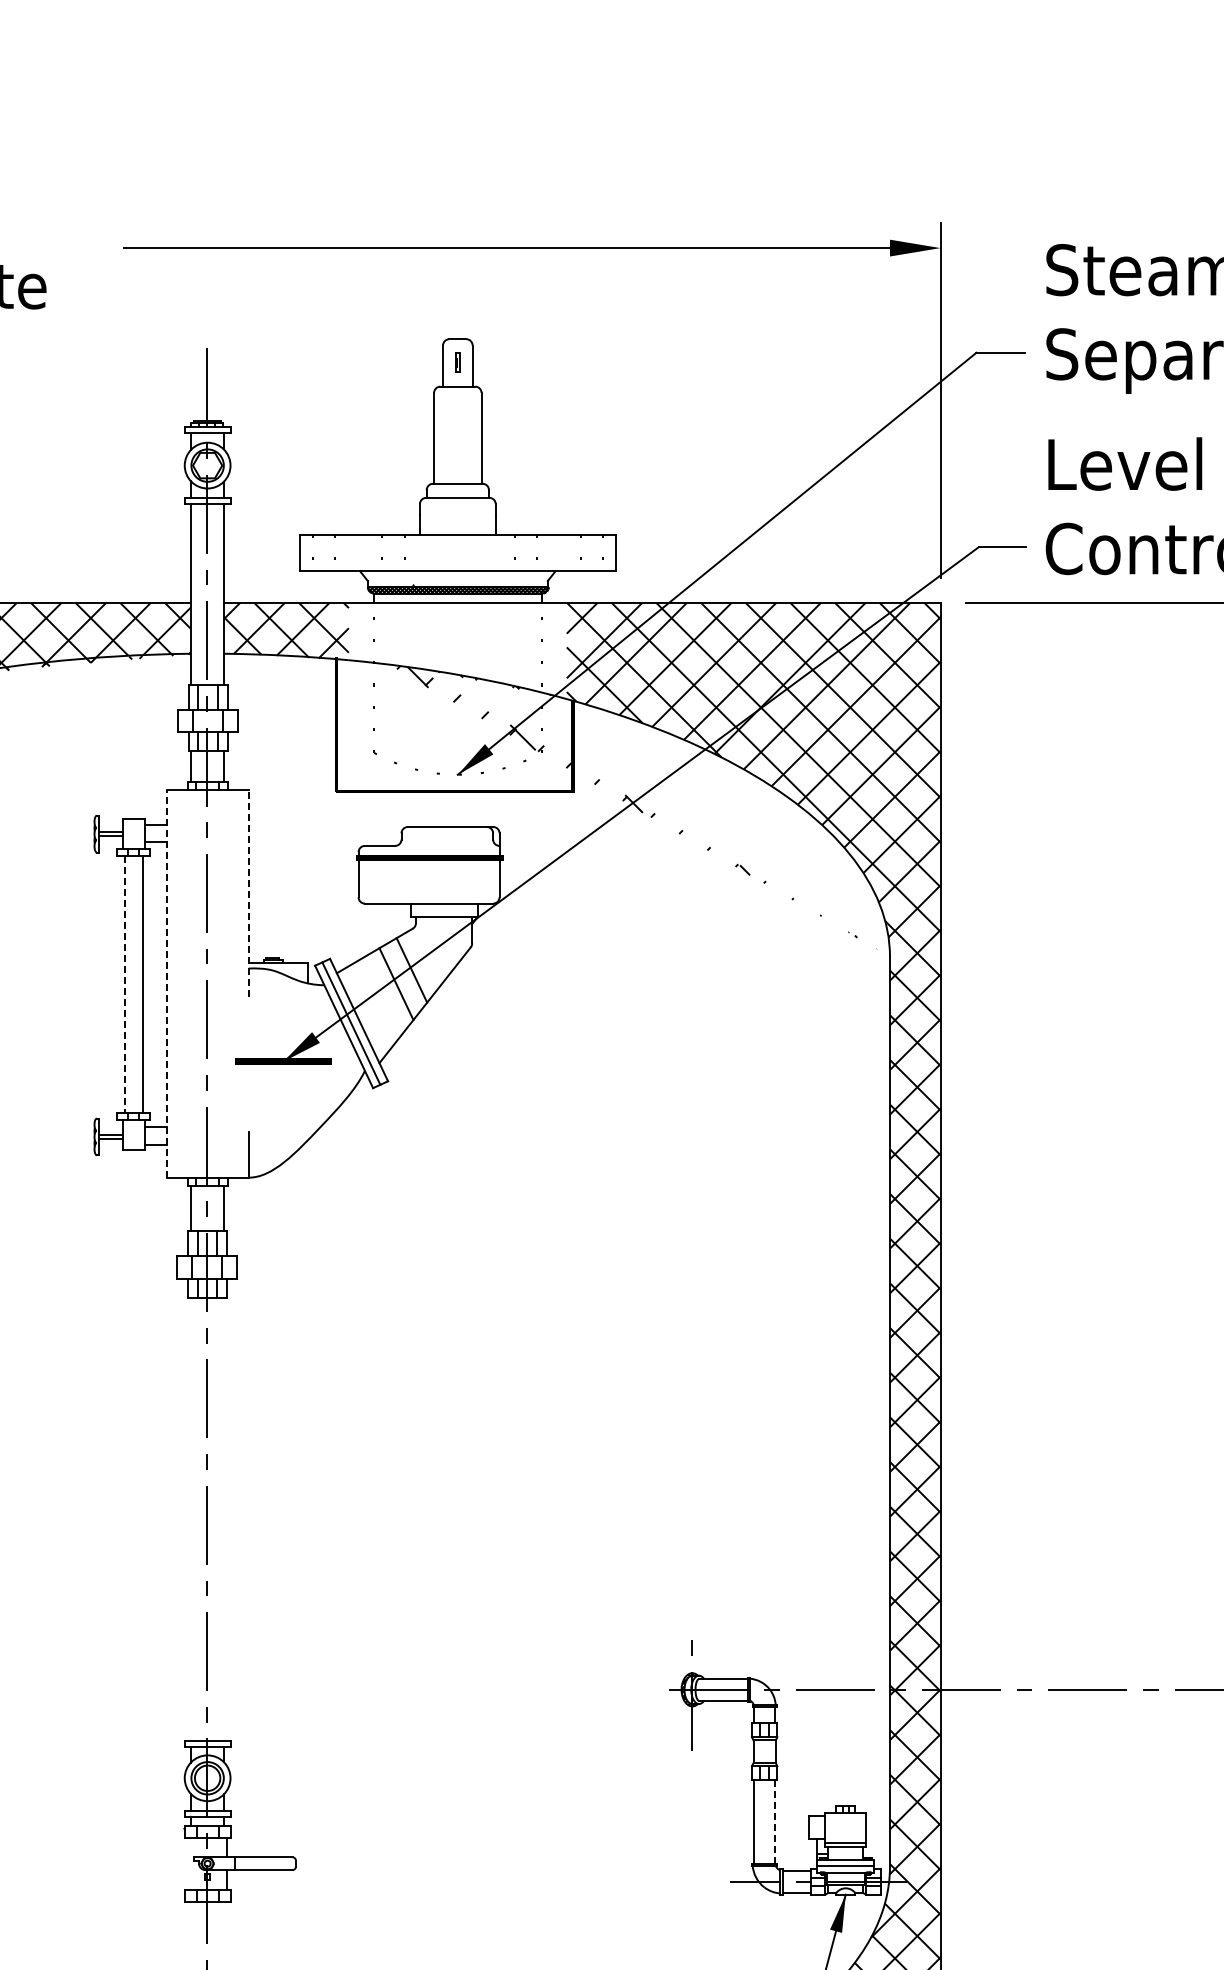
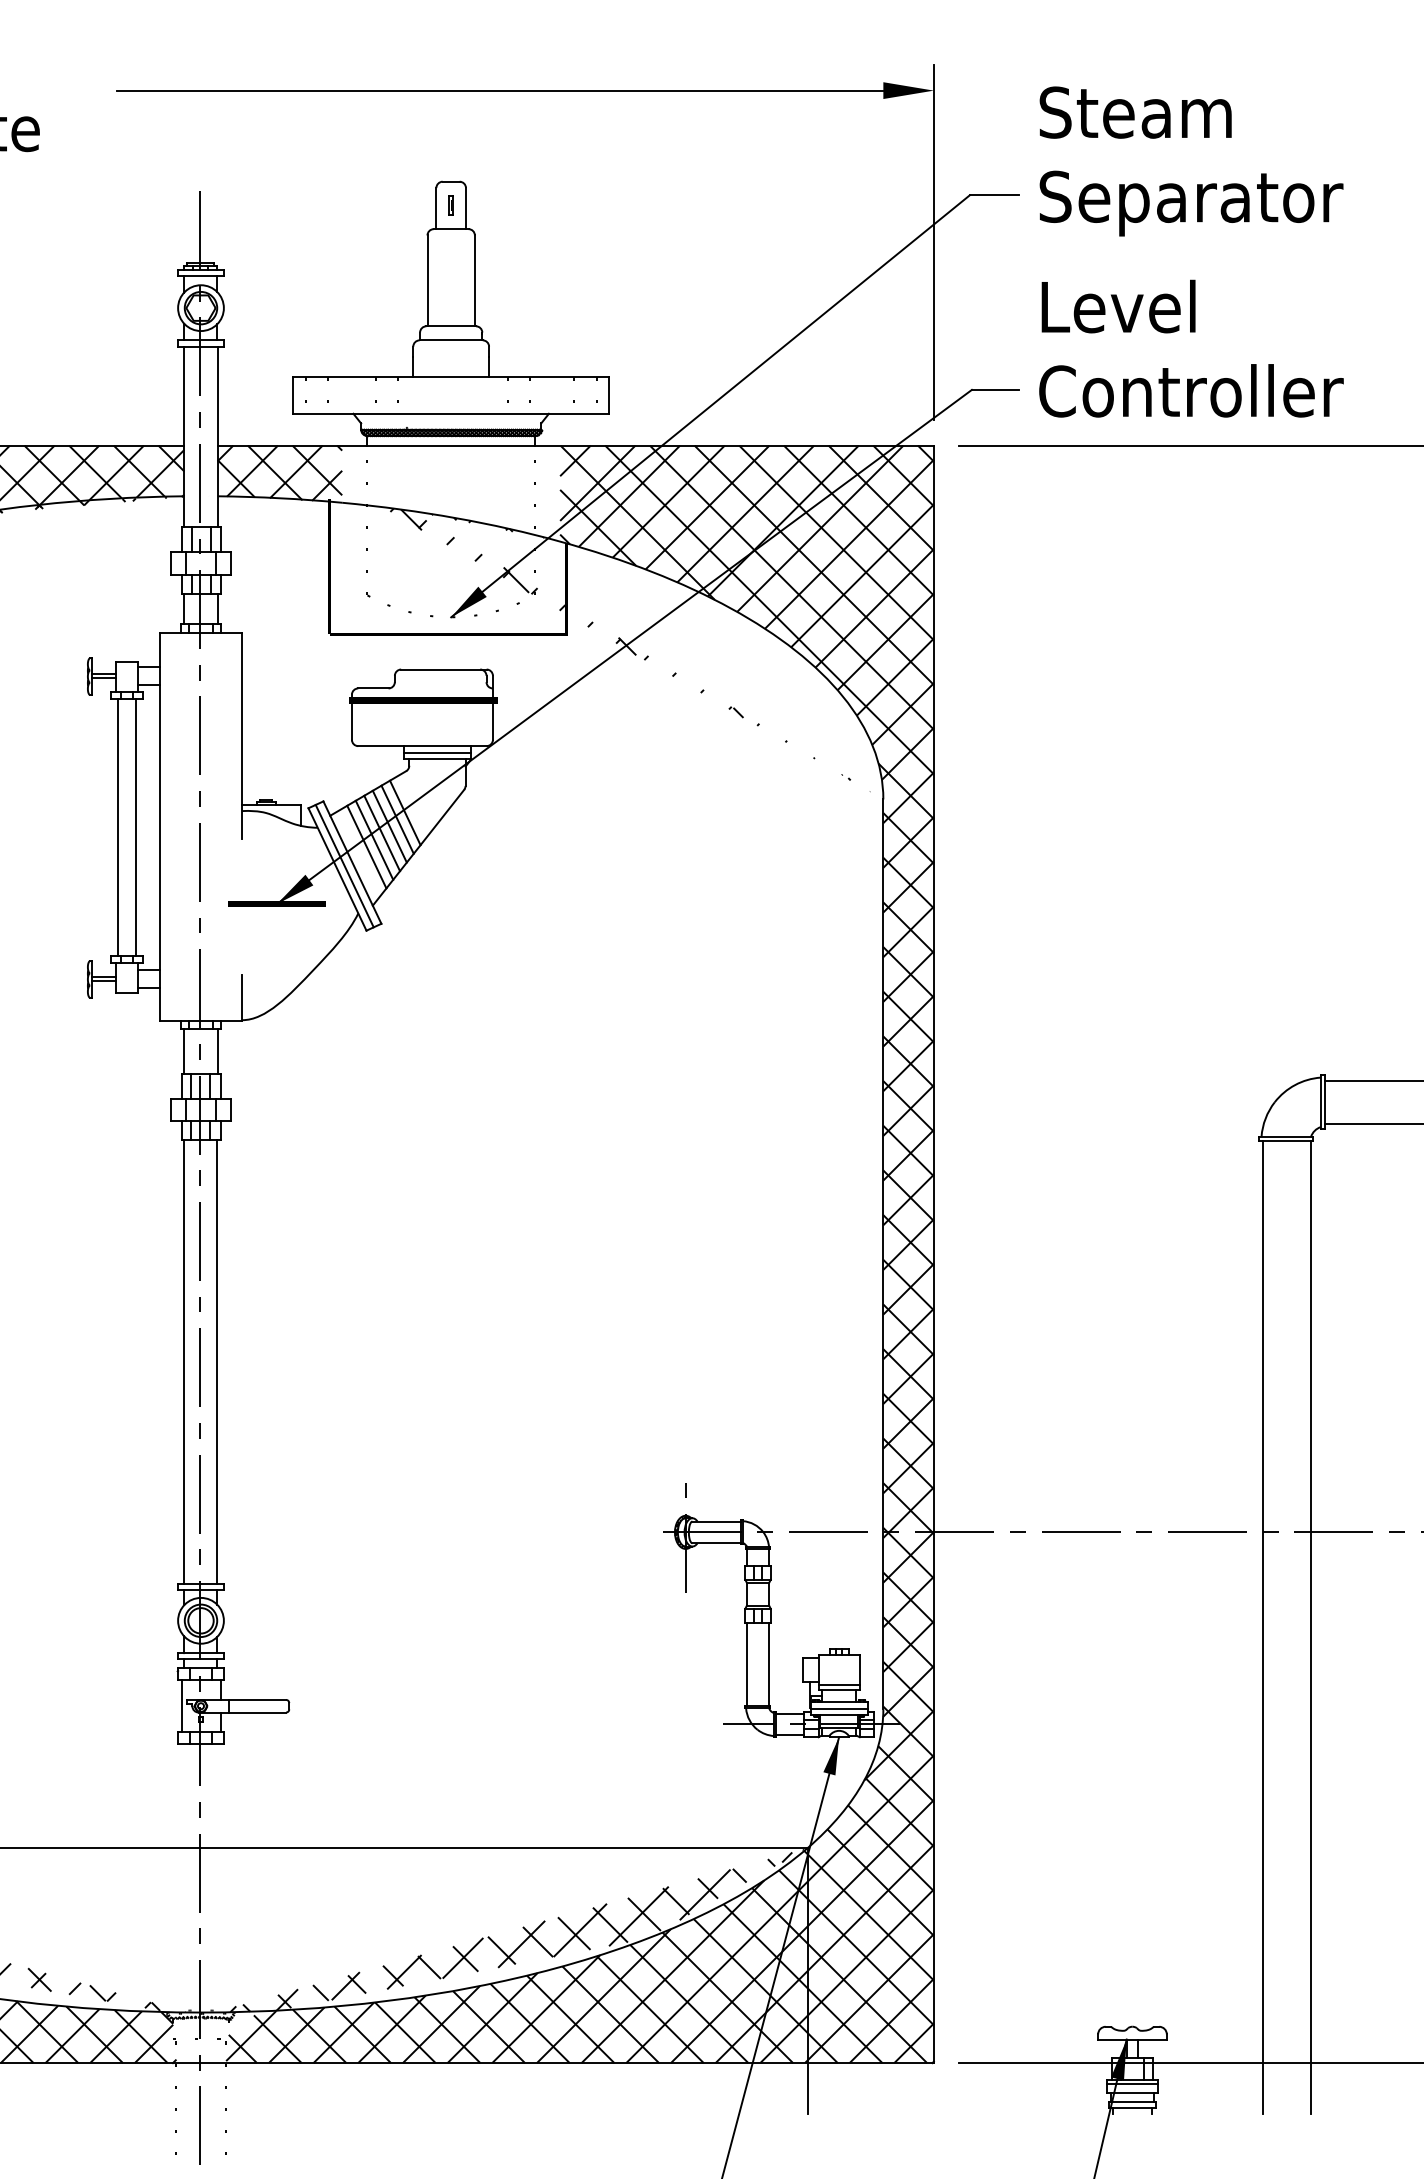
line: (249, 892) -> (242, 735), dashed -> solid
line: (444, 909) -> (437, 752), added
line: (404, 976) -> (397, 819), added
line: (166, 983) -> (159, 826), dashed -> solid
line: (125, 984) -> (118, 827), dashed -> solid
line: (389, 990) -> (382, 833), added
line: (381, 996) -> (374, 839), added
line: (373, 1003) -> (366, 846), added
line: (191, 1518) -> (184, 1361), added
line: (224, 1518) -> (217, 1361), added
line: (775, 1821) -> (768, 1664), dashed -> solid
line: (188, 1863) -> (181, 1706), added

